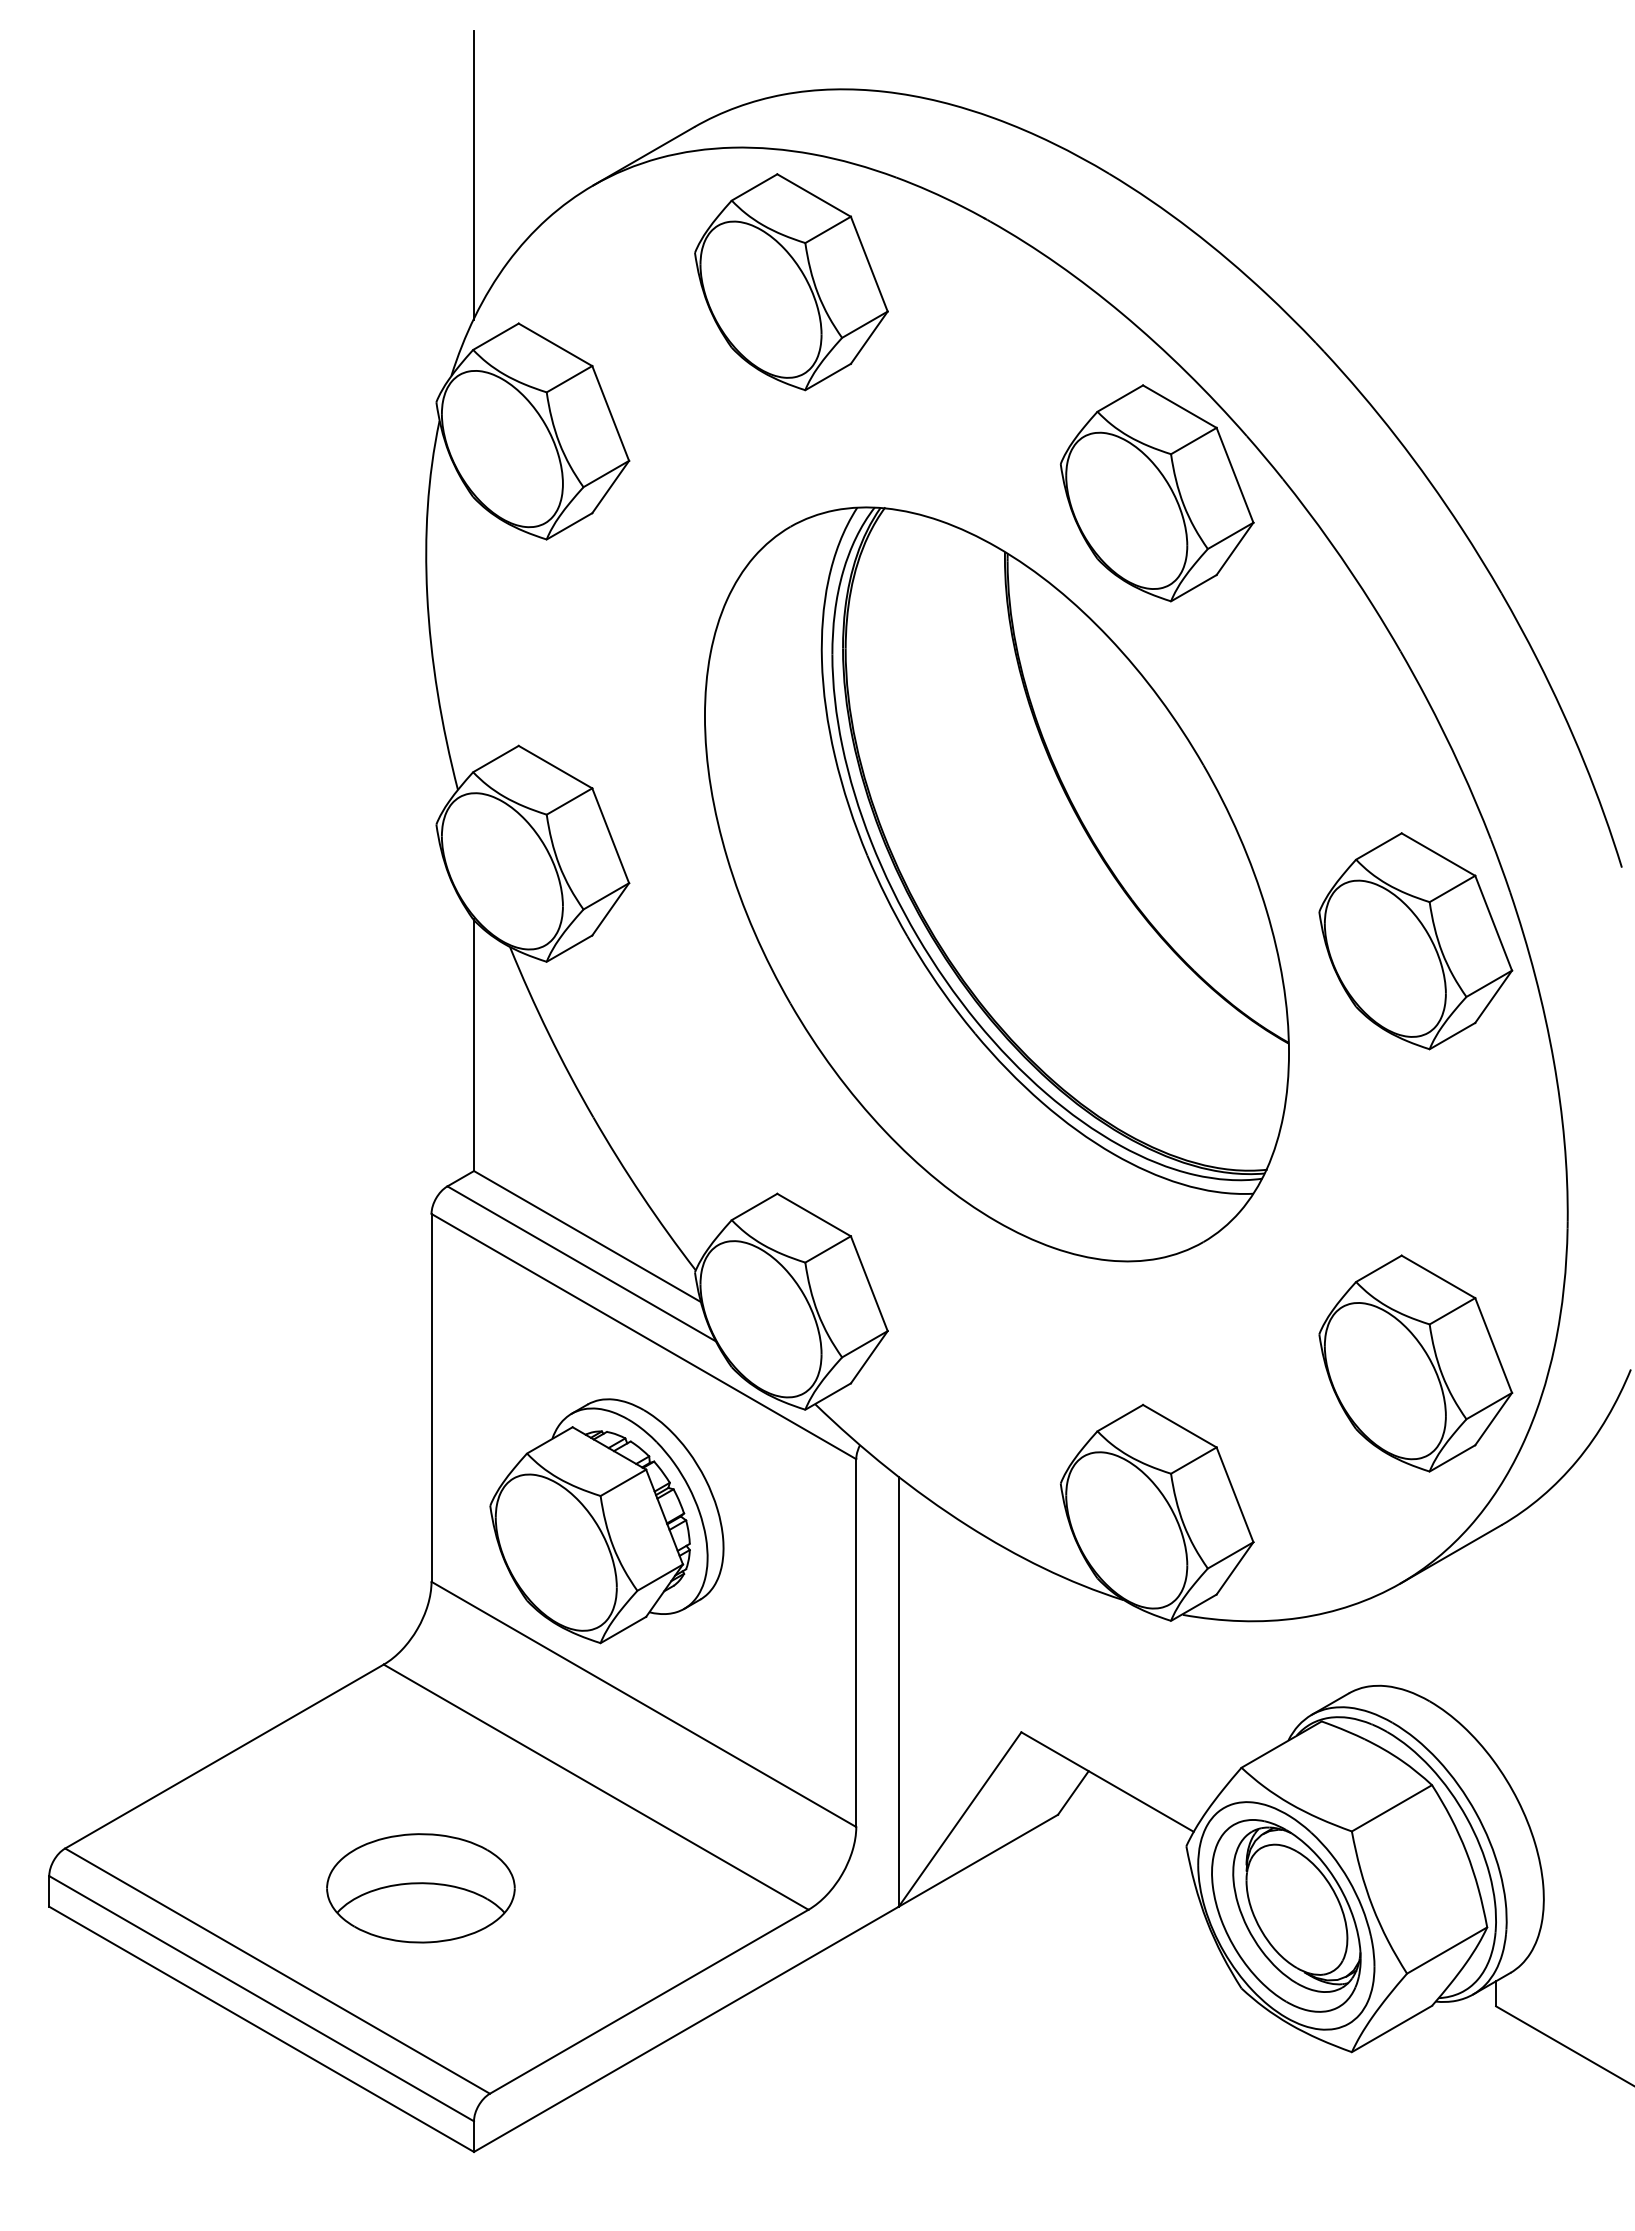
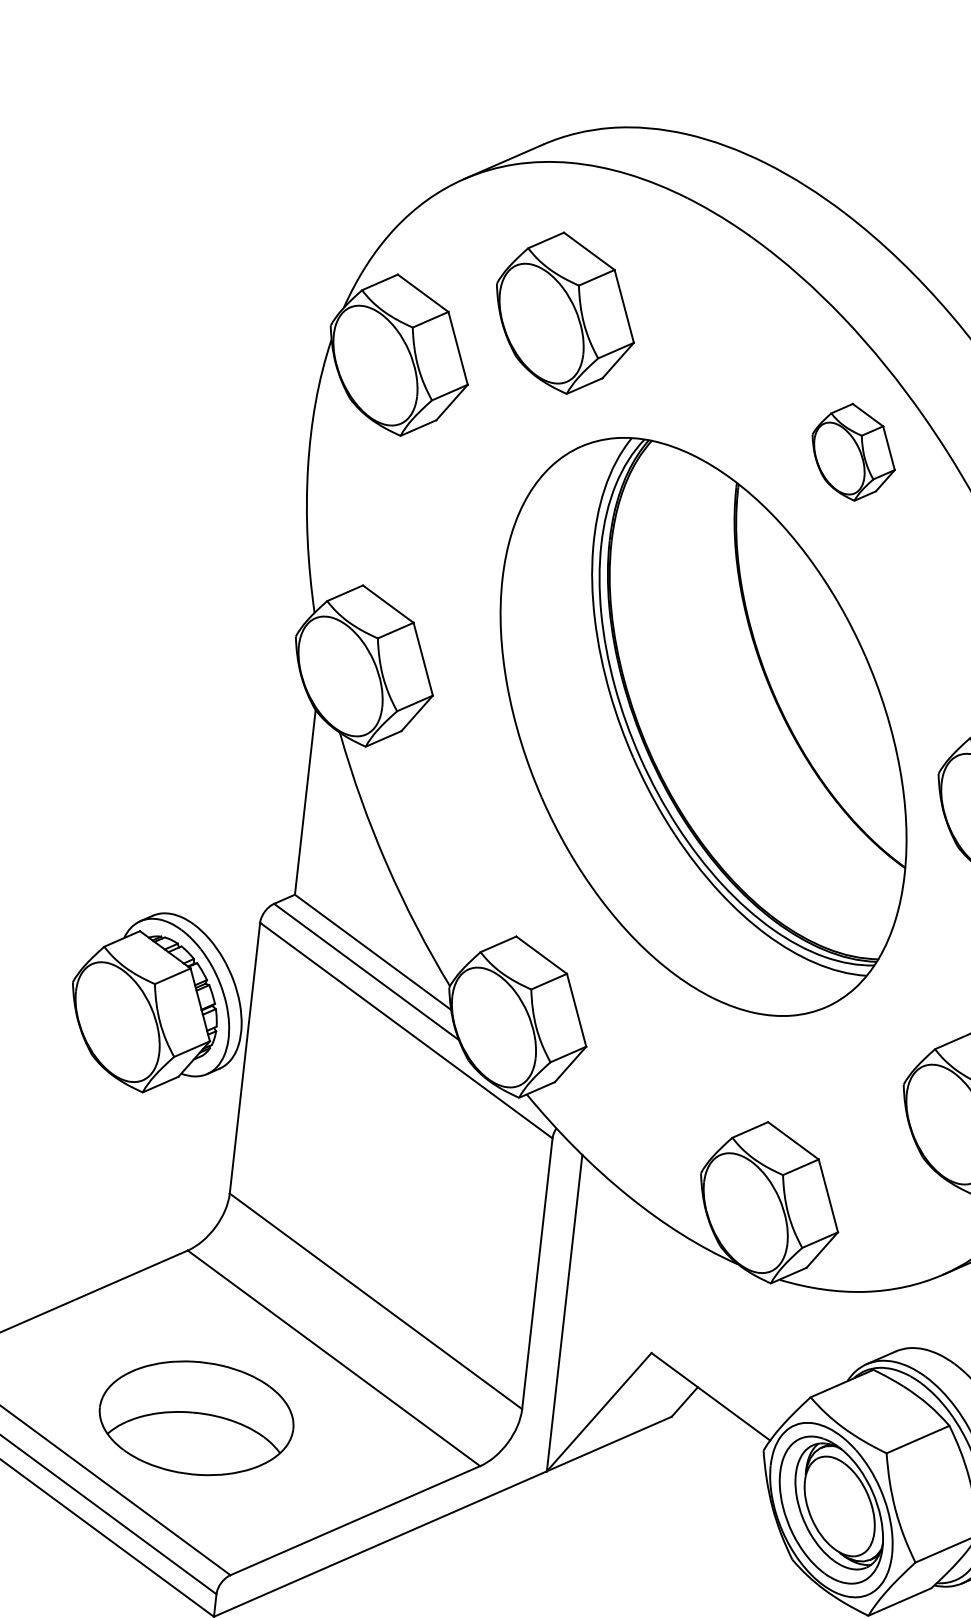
line: (474, 175) -> (377, 161), removed
part: (791, 282) -> (565, 313), moved
part: (1156, 493) -> (853, 452), size x0.6
part: (606, 1521) -> (157, 1003), moved
part: (420, 1888) -> (196, 1418), size x1.4

